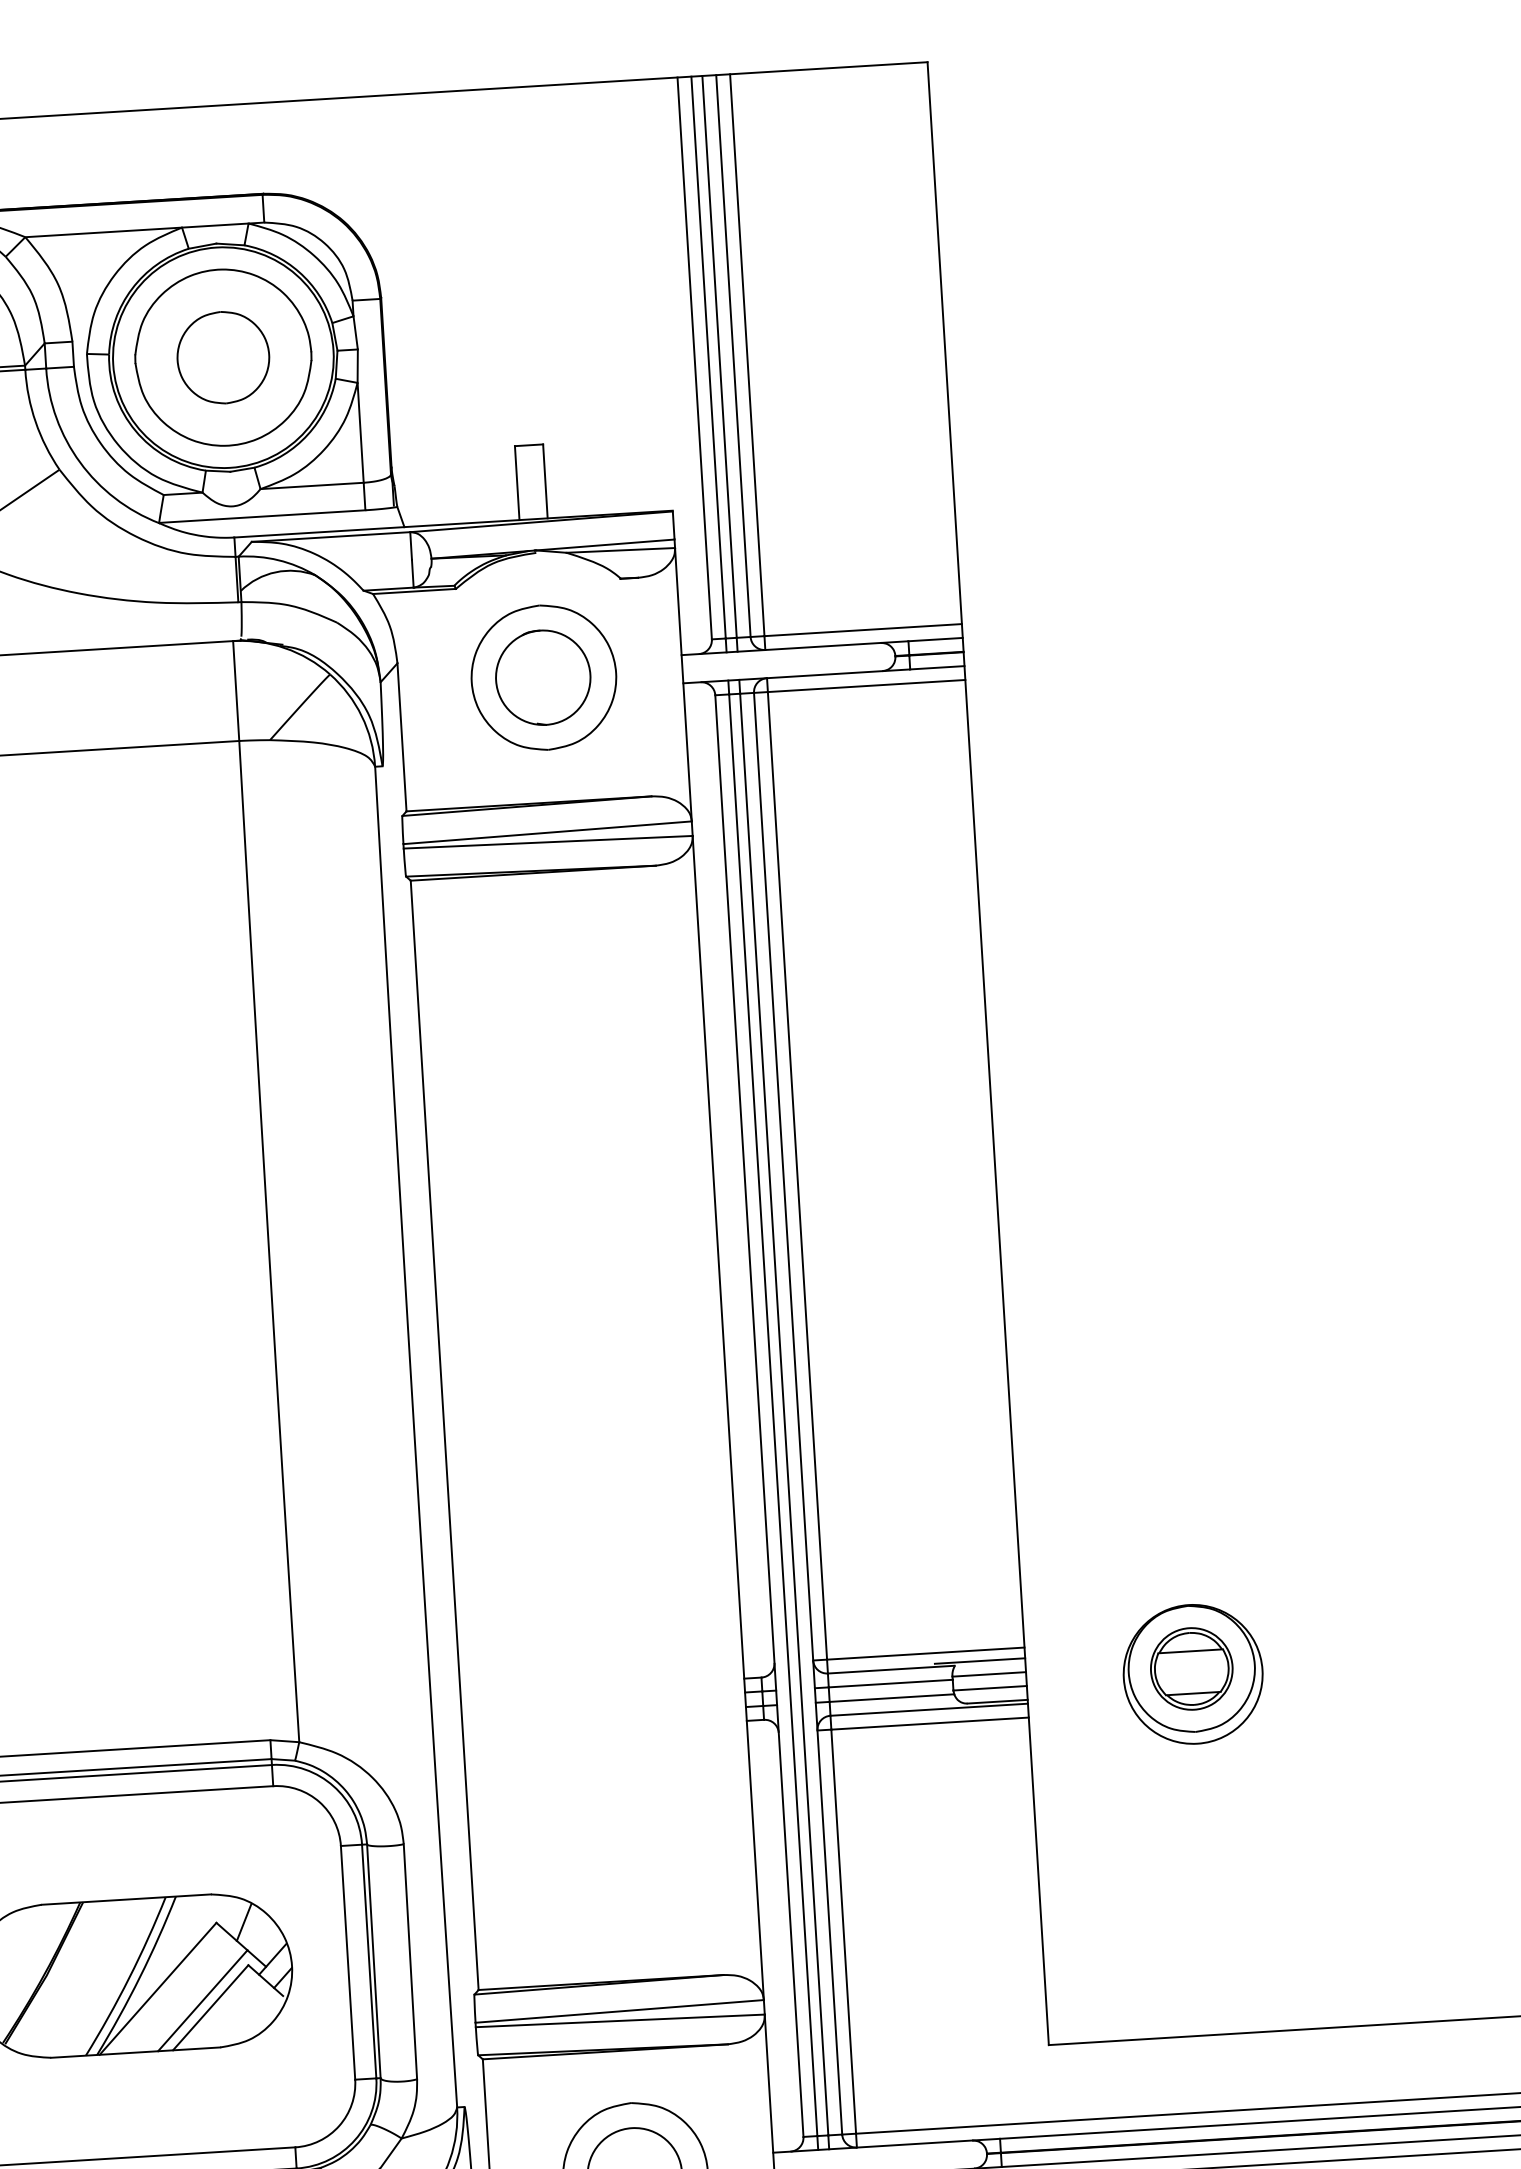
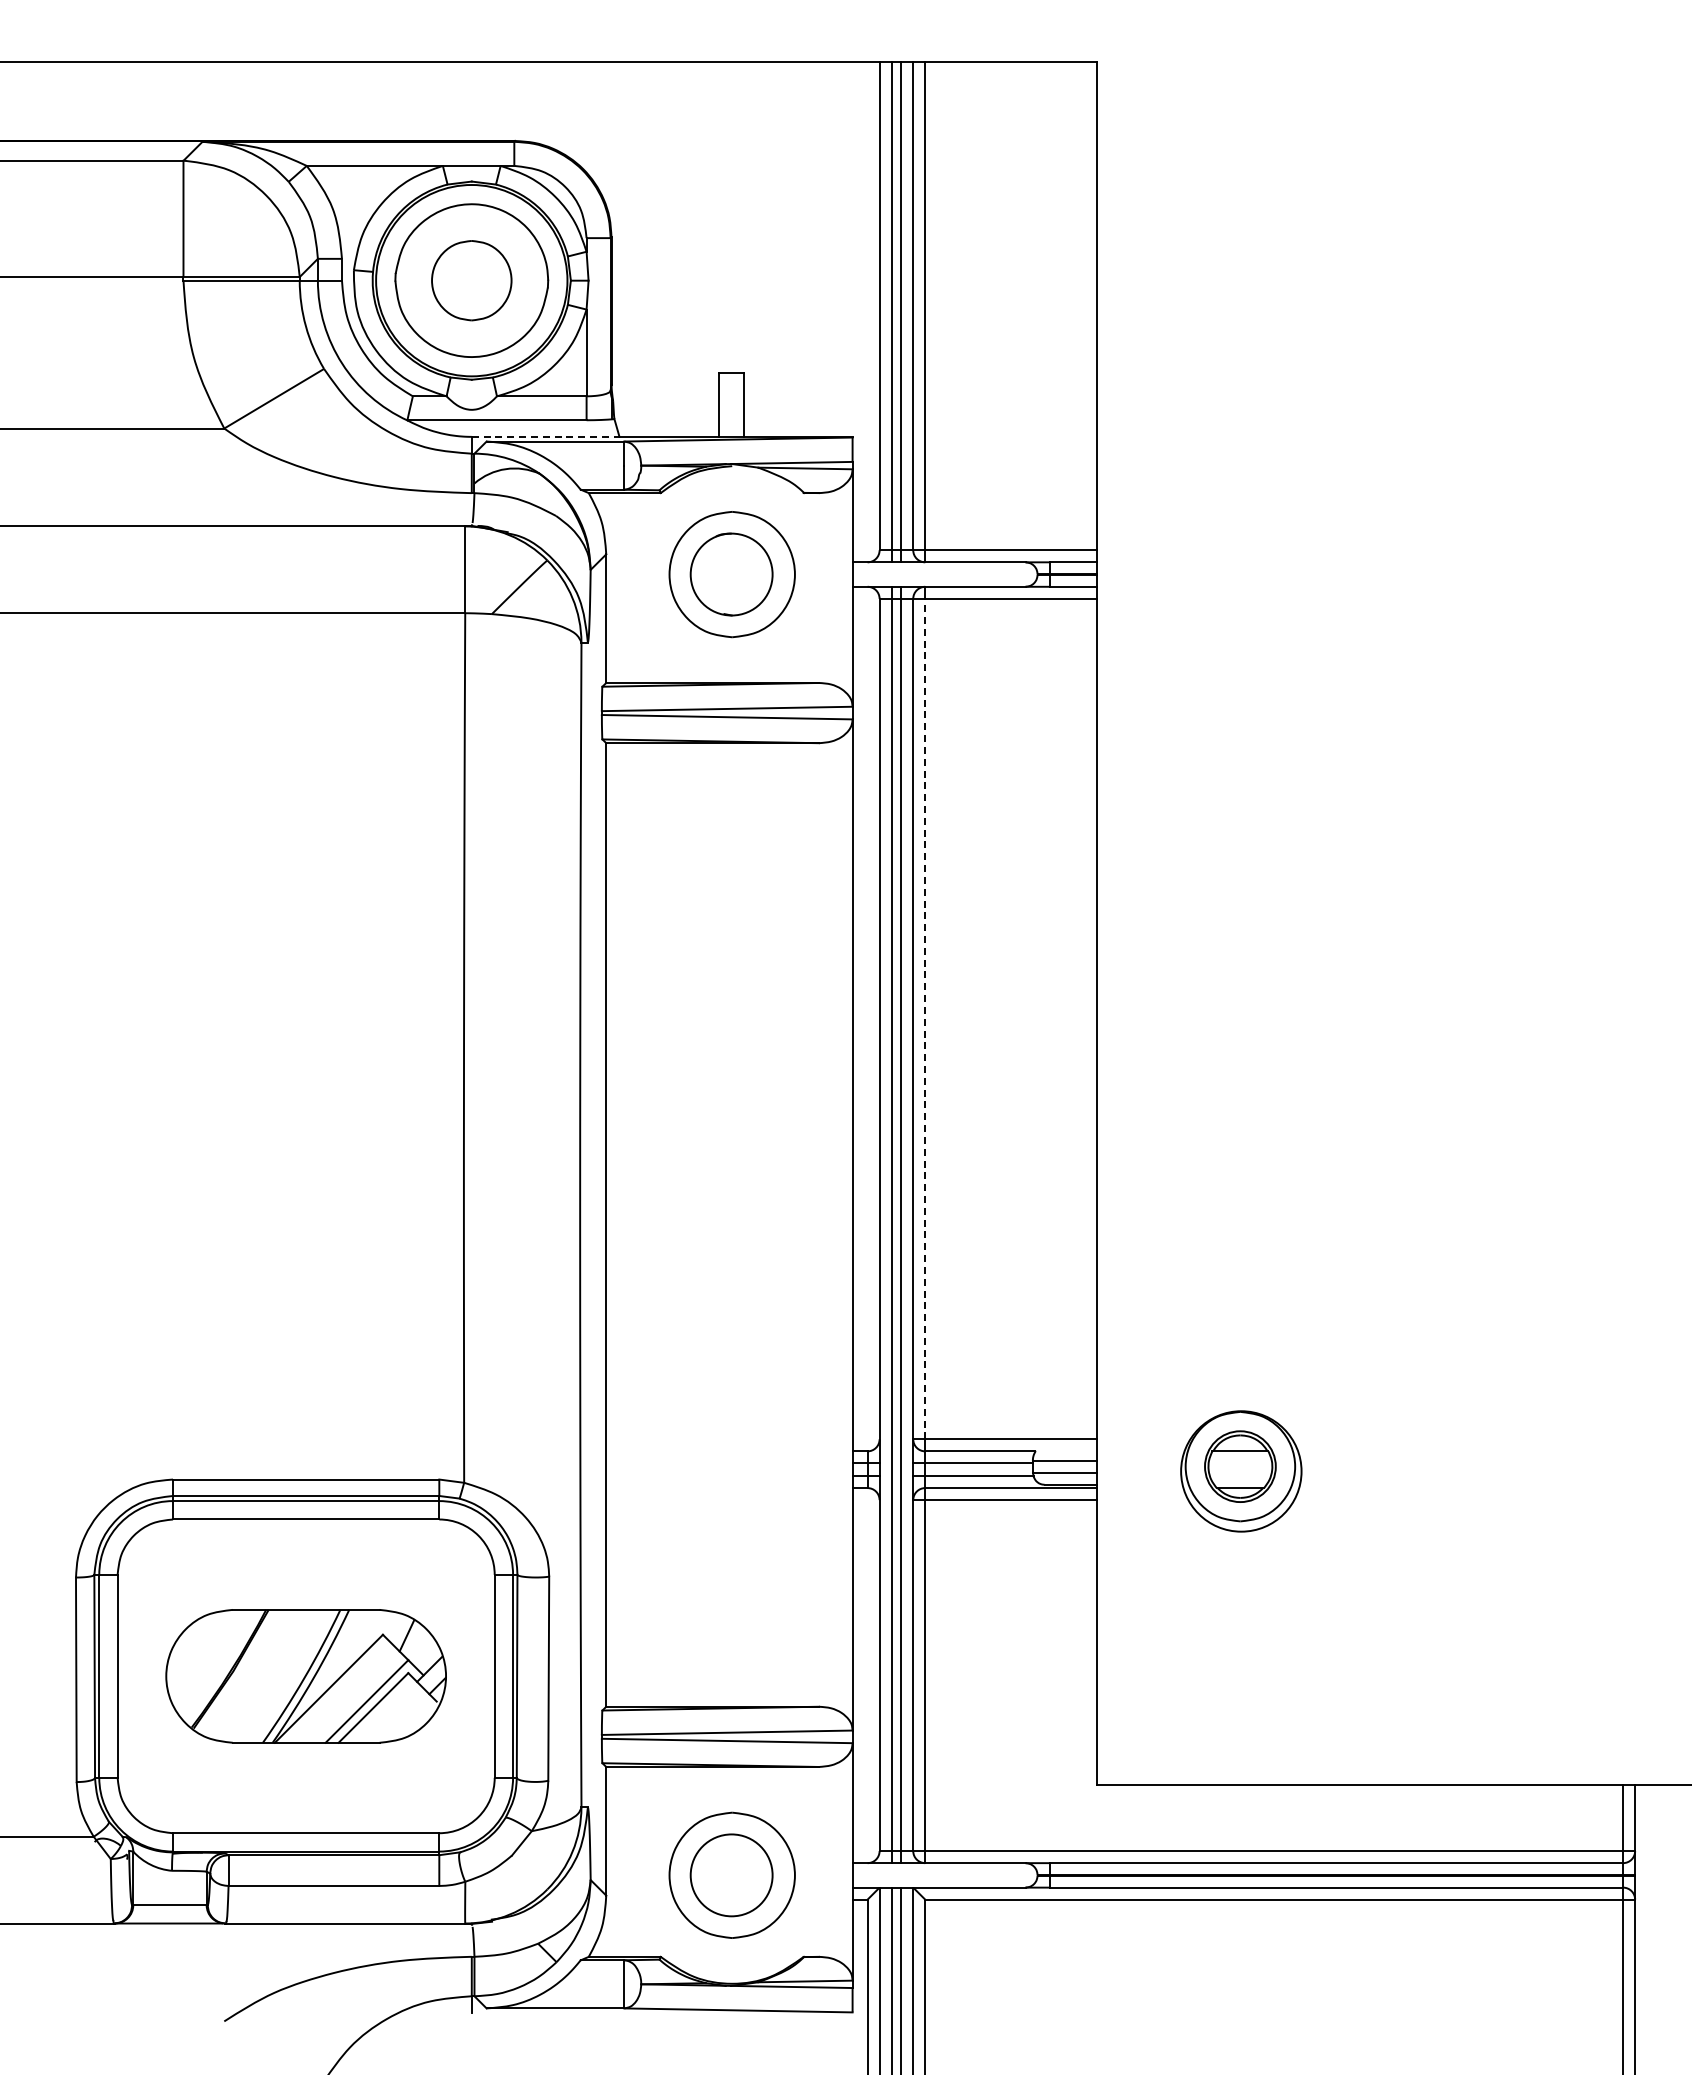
line: (319, 531) -> (545, 436), solid -> dashed
line: (797, 1175) -> (925, 1018), solid -> dashed
line: (979, 1660) -> (1057, 1448), removed

